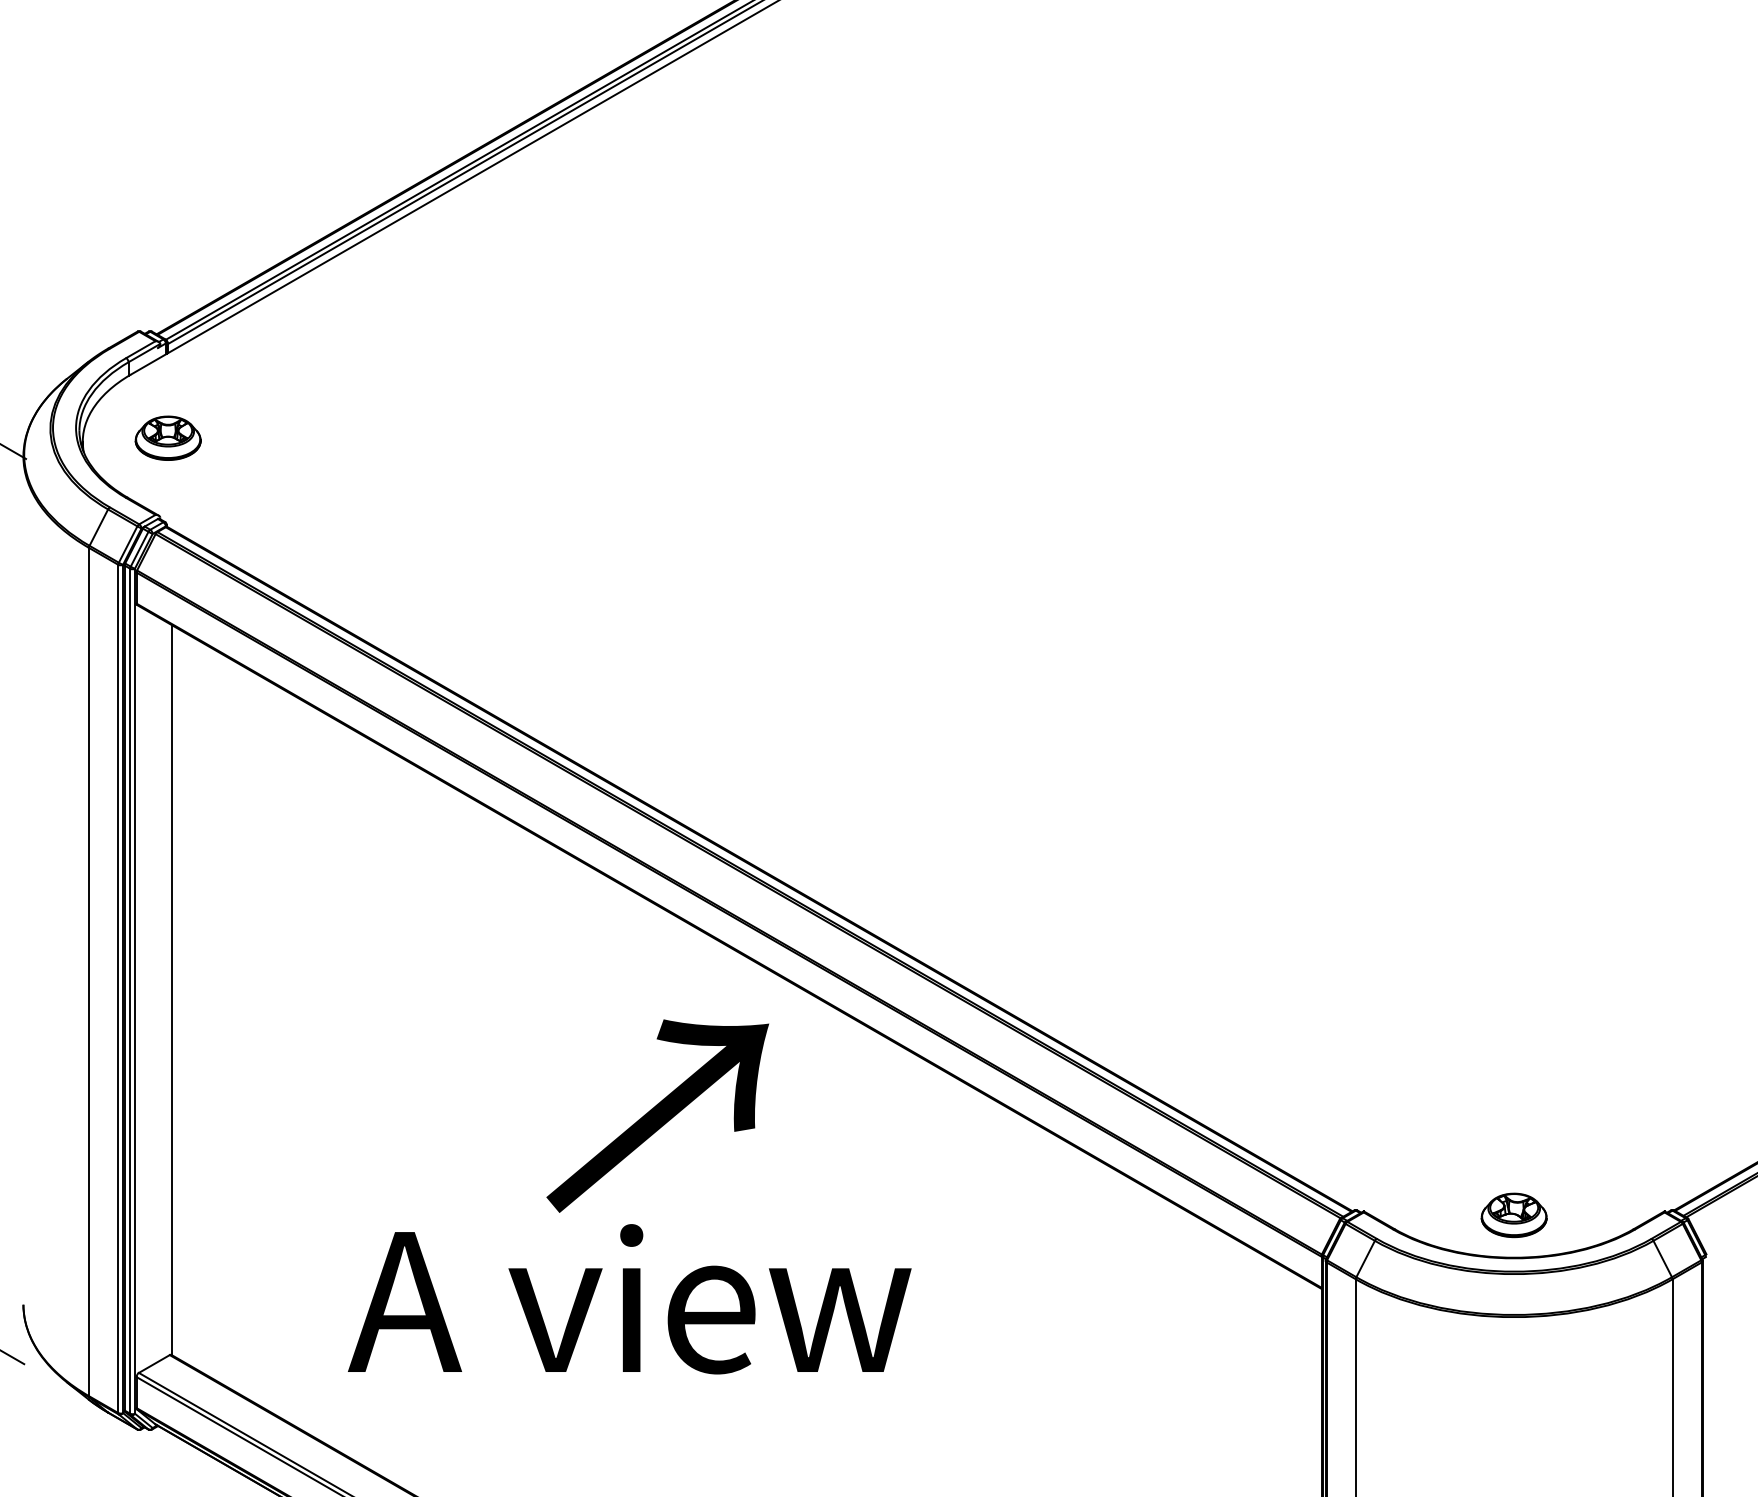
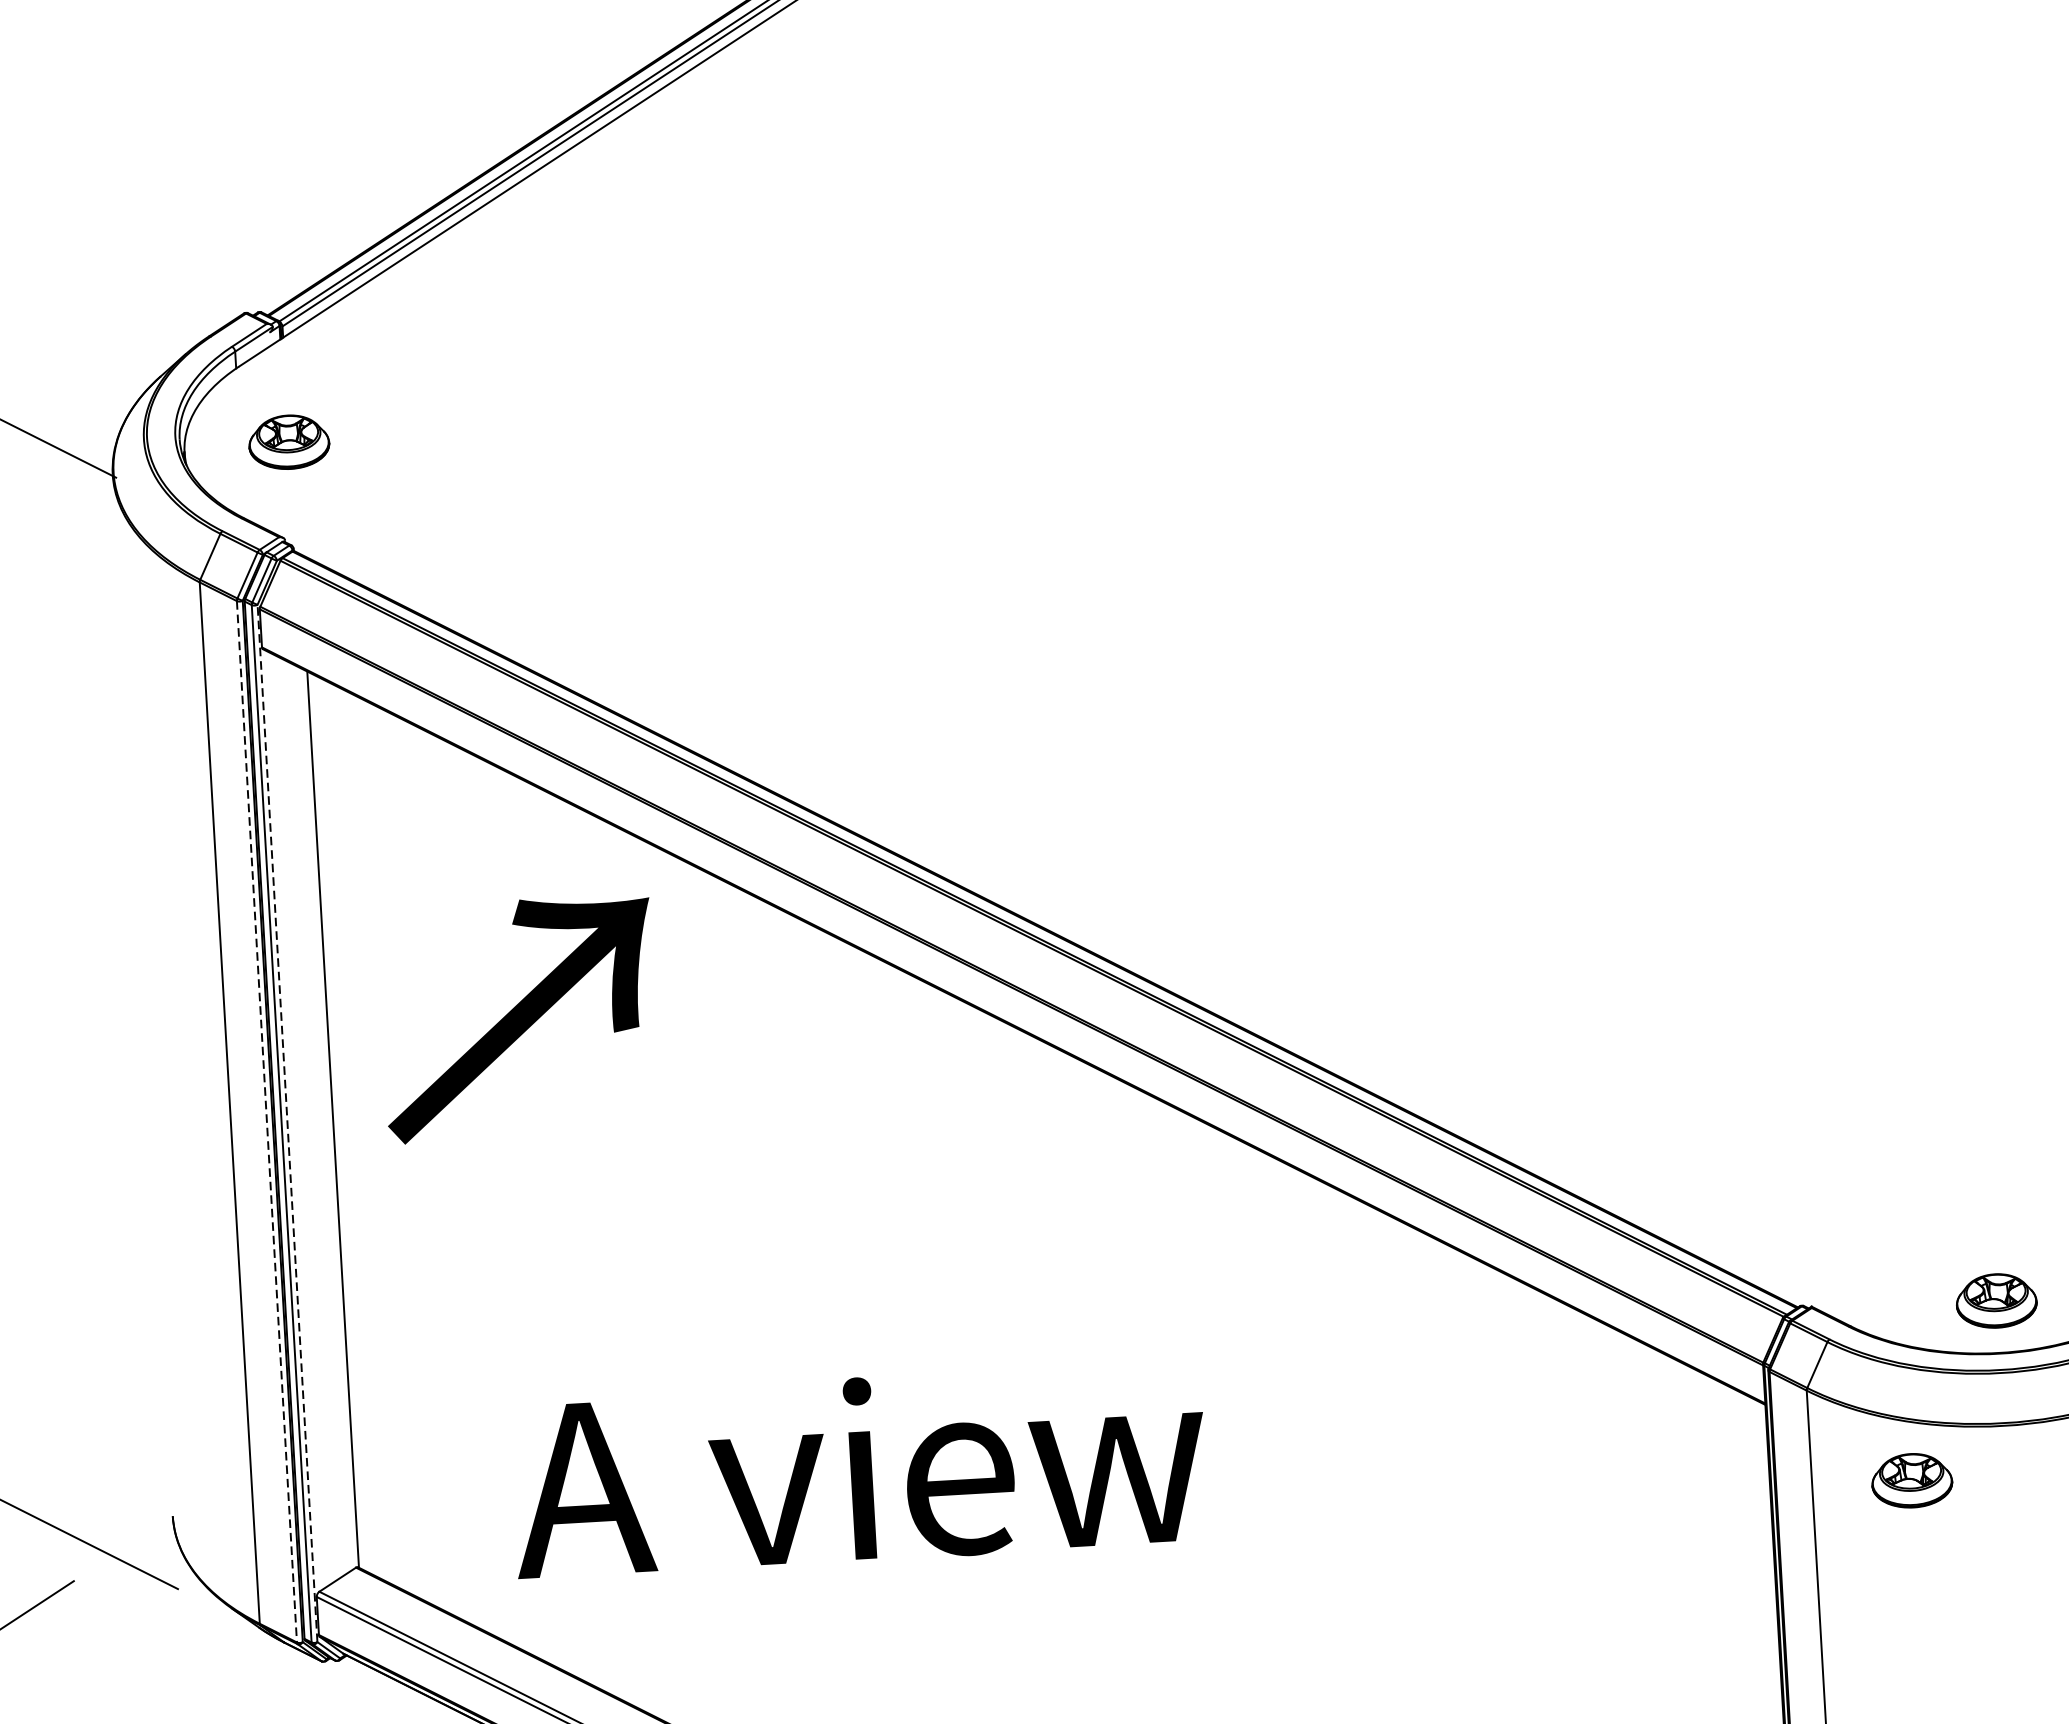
line: (118, 989) -> (267, 1122), solid -> dashed
line: (134, 990) -> (286, 1122), solid -> dashed
text: (657, 1115) -> (518, 1018), moved
text: (629, 1299) -> (858, 1470), moved
part: (1436, 1357) -> (1911, 1480), added

